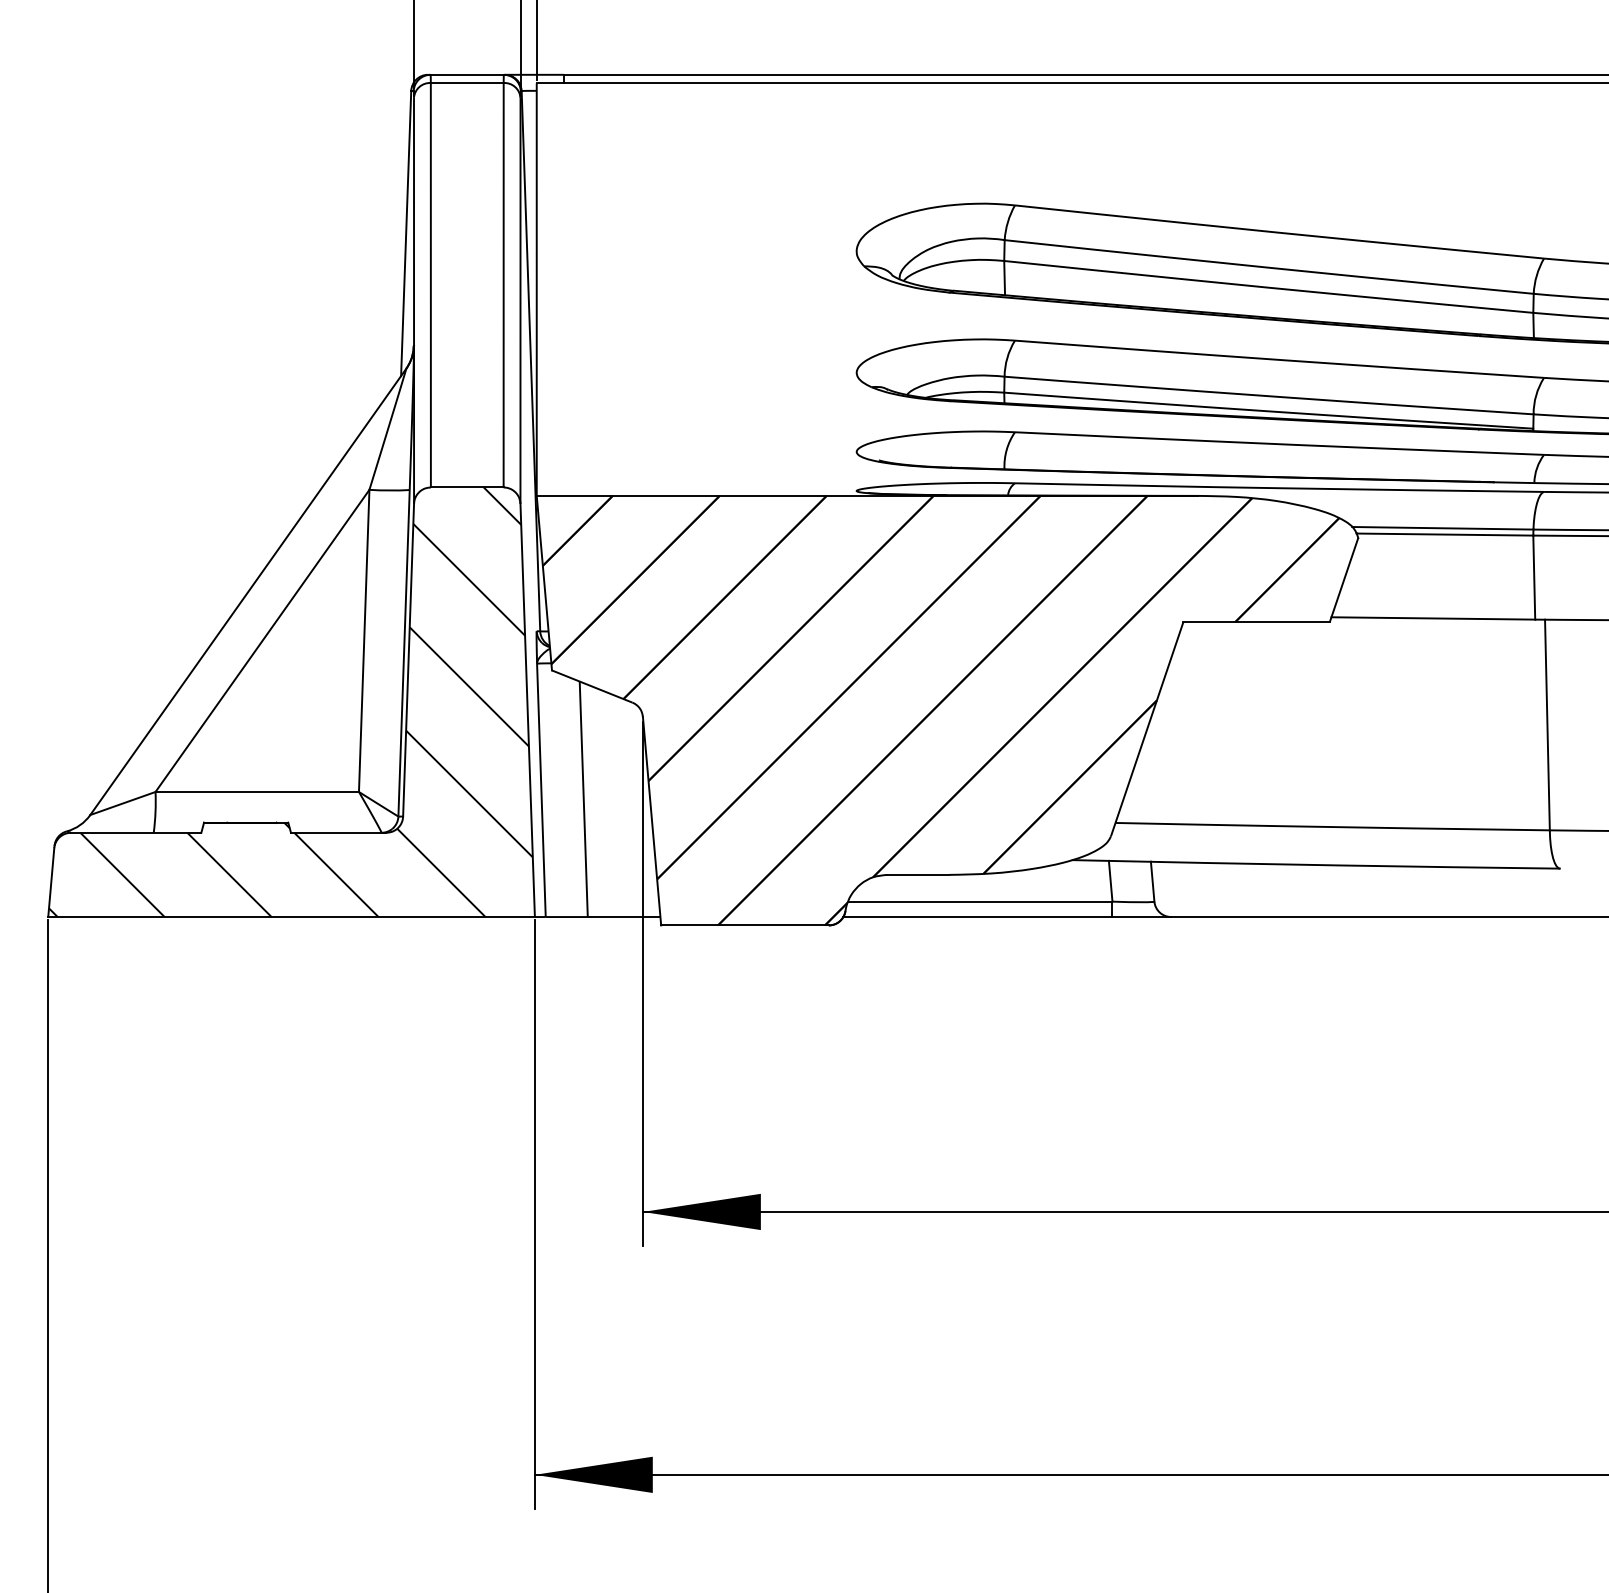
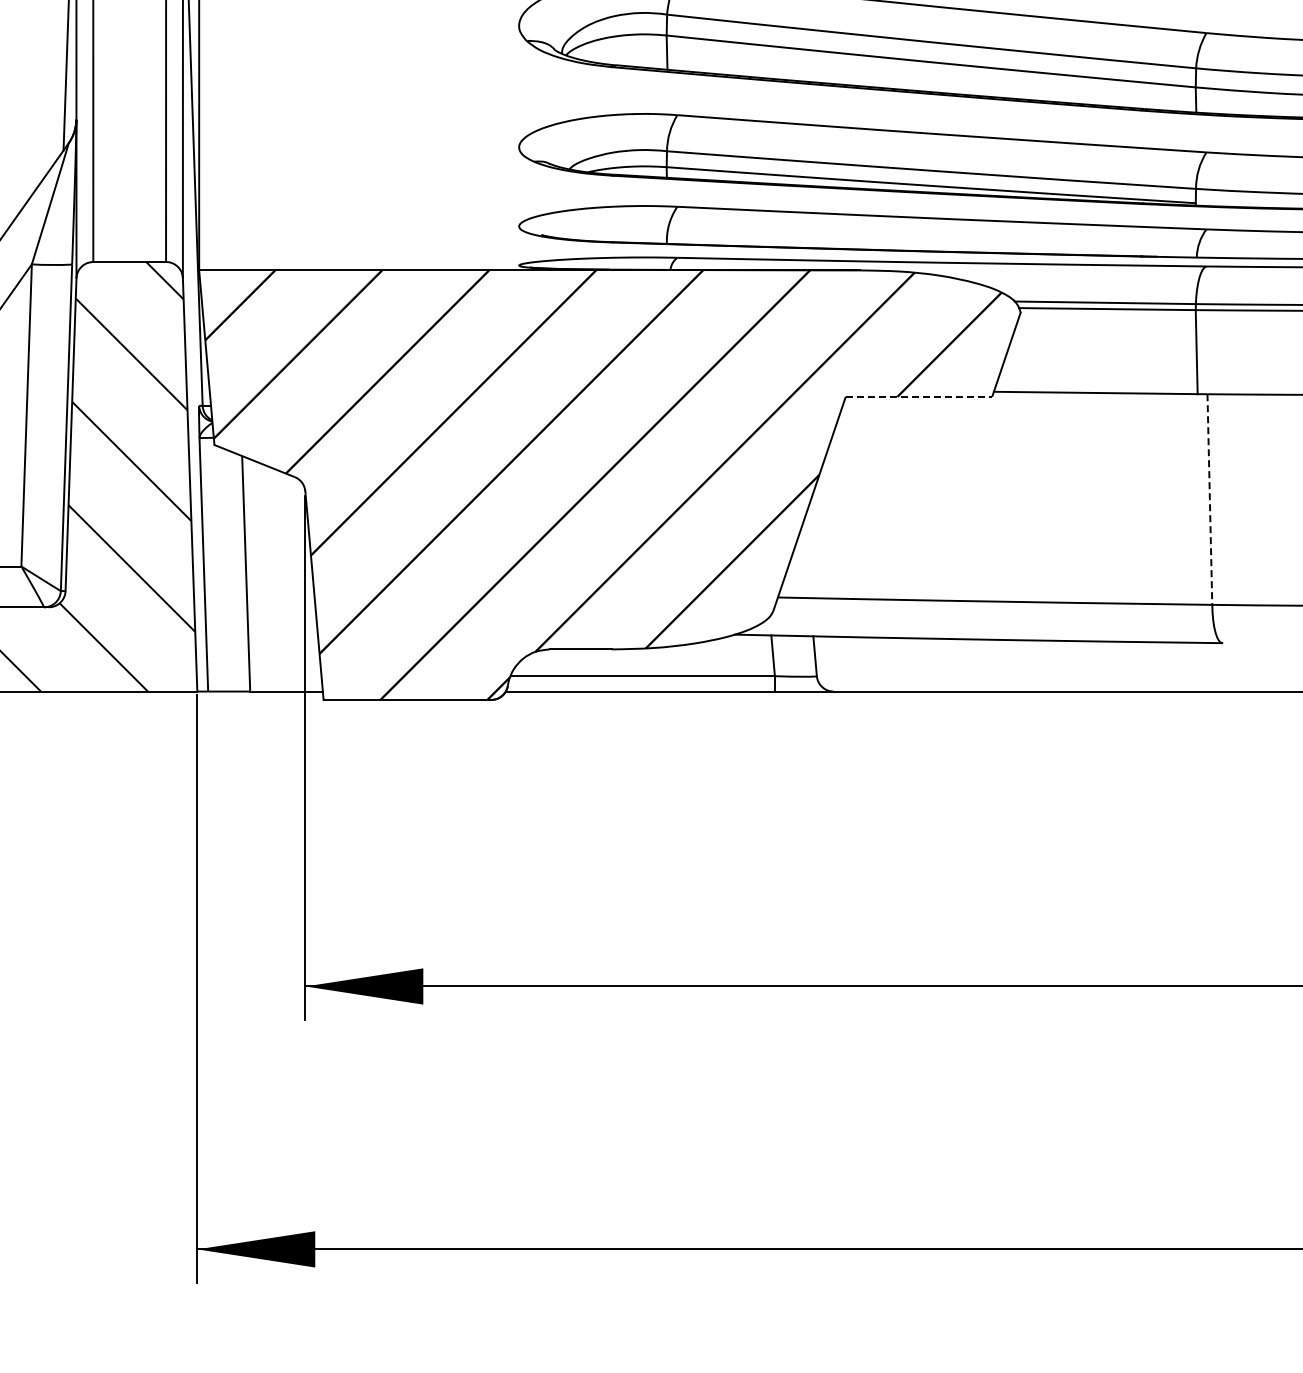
line: (1257, 622) -> (919, 397), solid -> dashed
line: (1547, 725) -> (1209, 500), solid -> dashed

